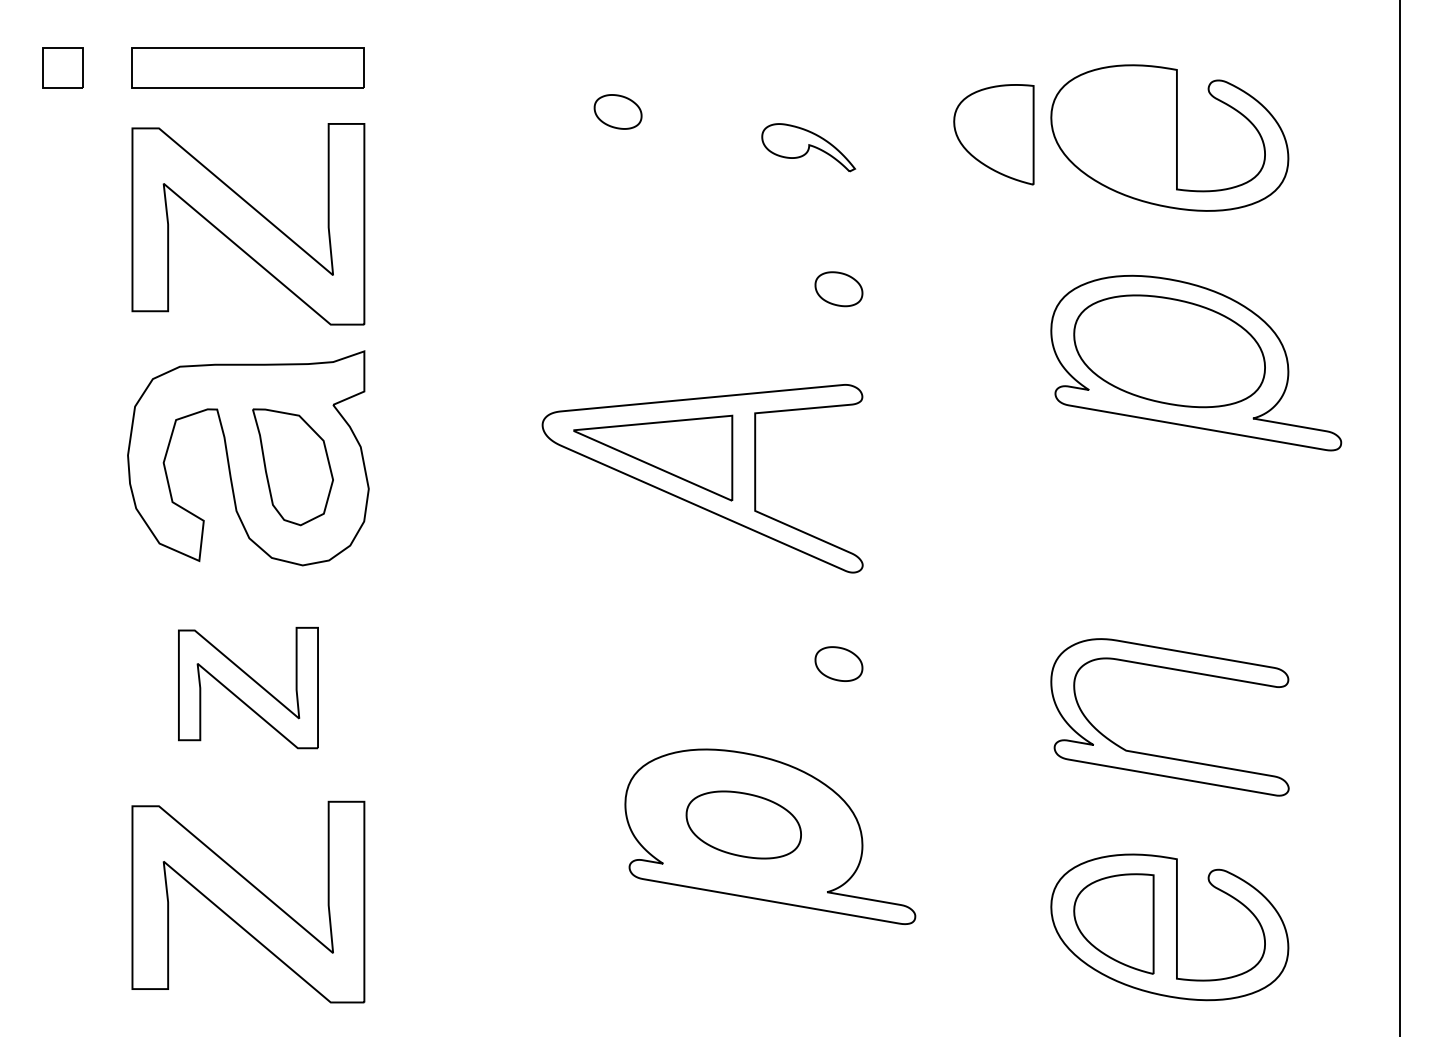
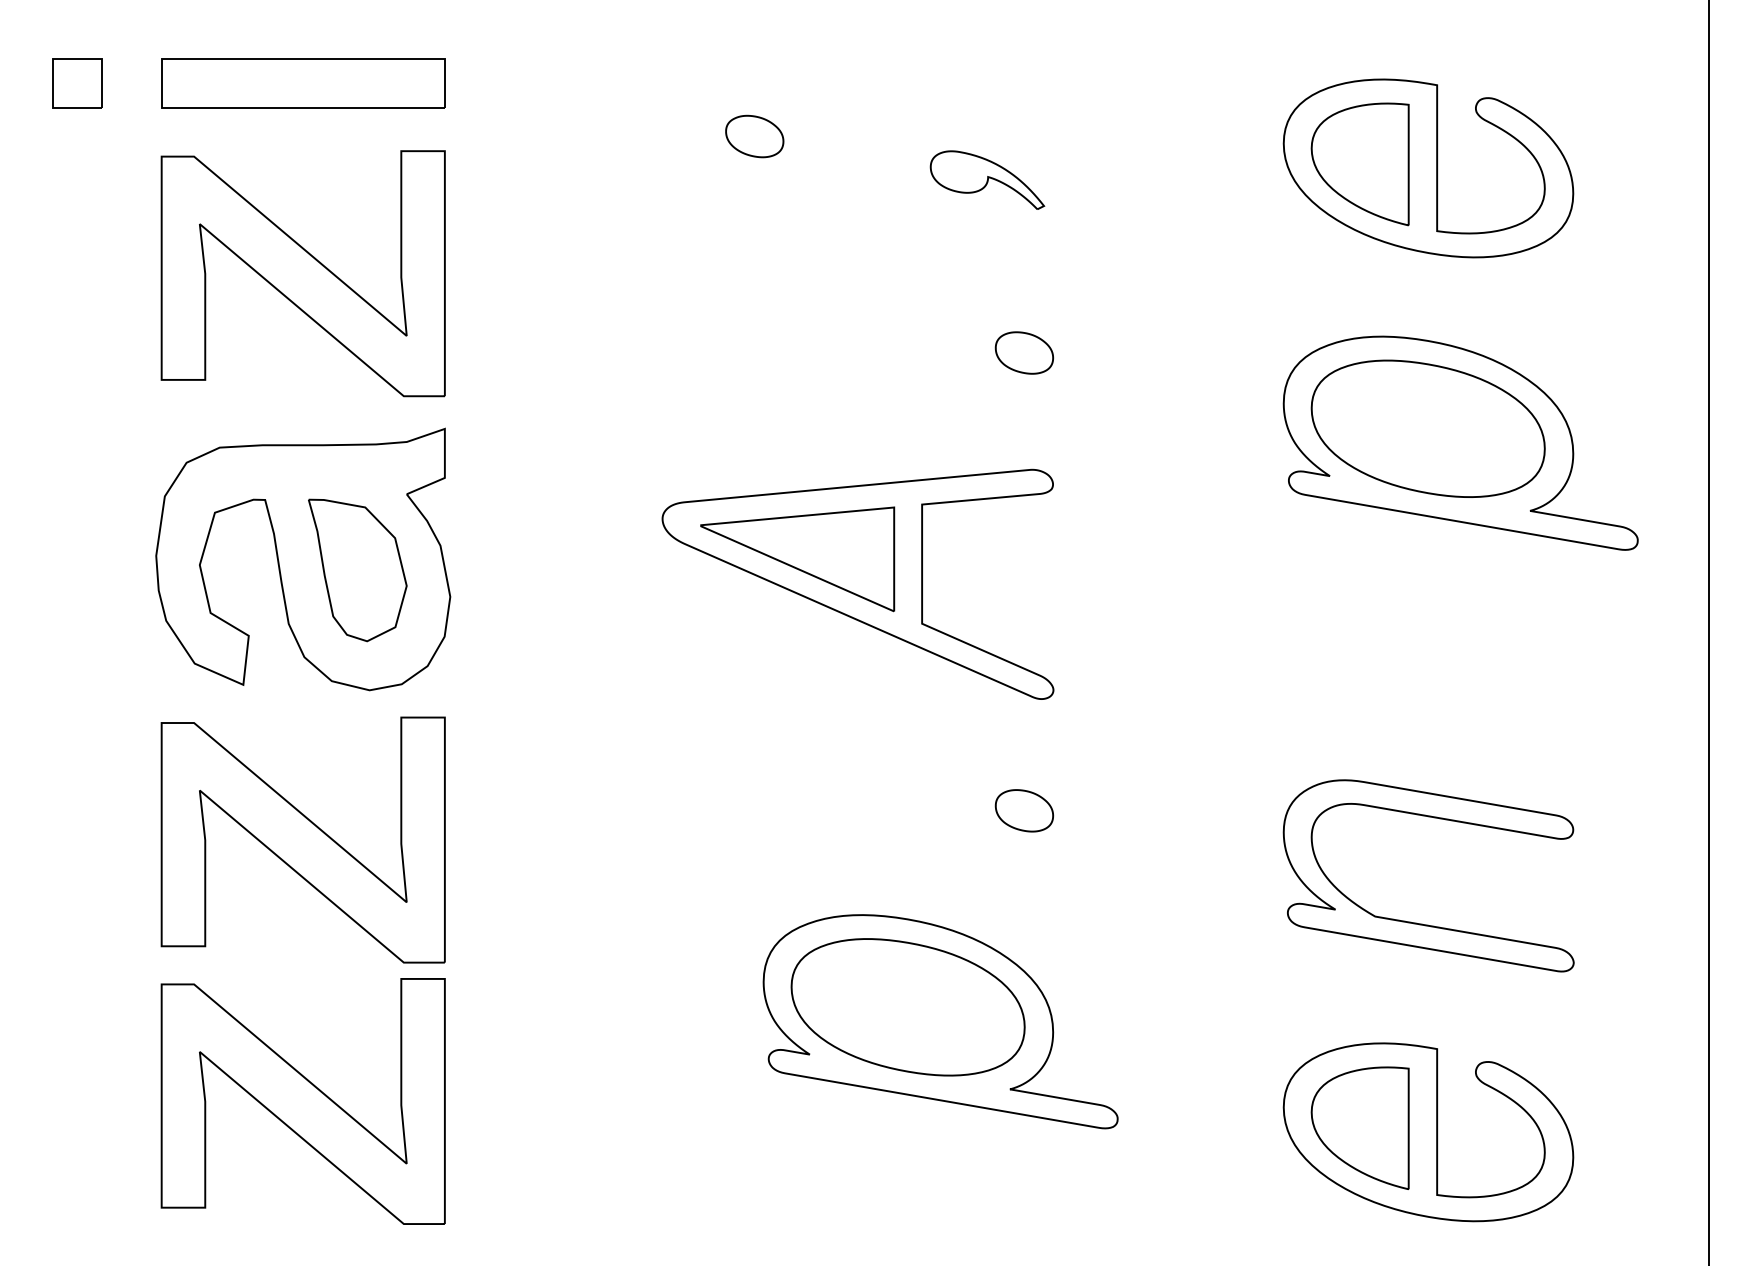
part: (993, 134) -> (1359, 164), moved
part: (248, 687) -> (303, 839), size x1.67
part: (743, 824) -> (907, 1006), size x1.67

